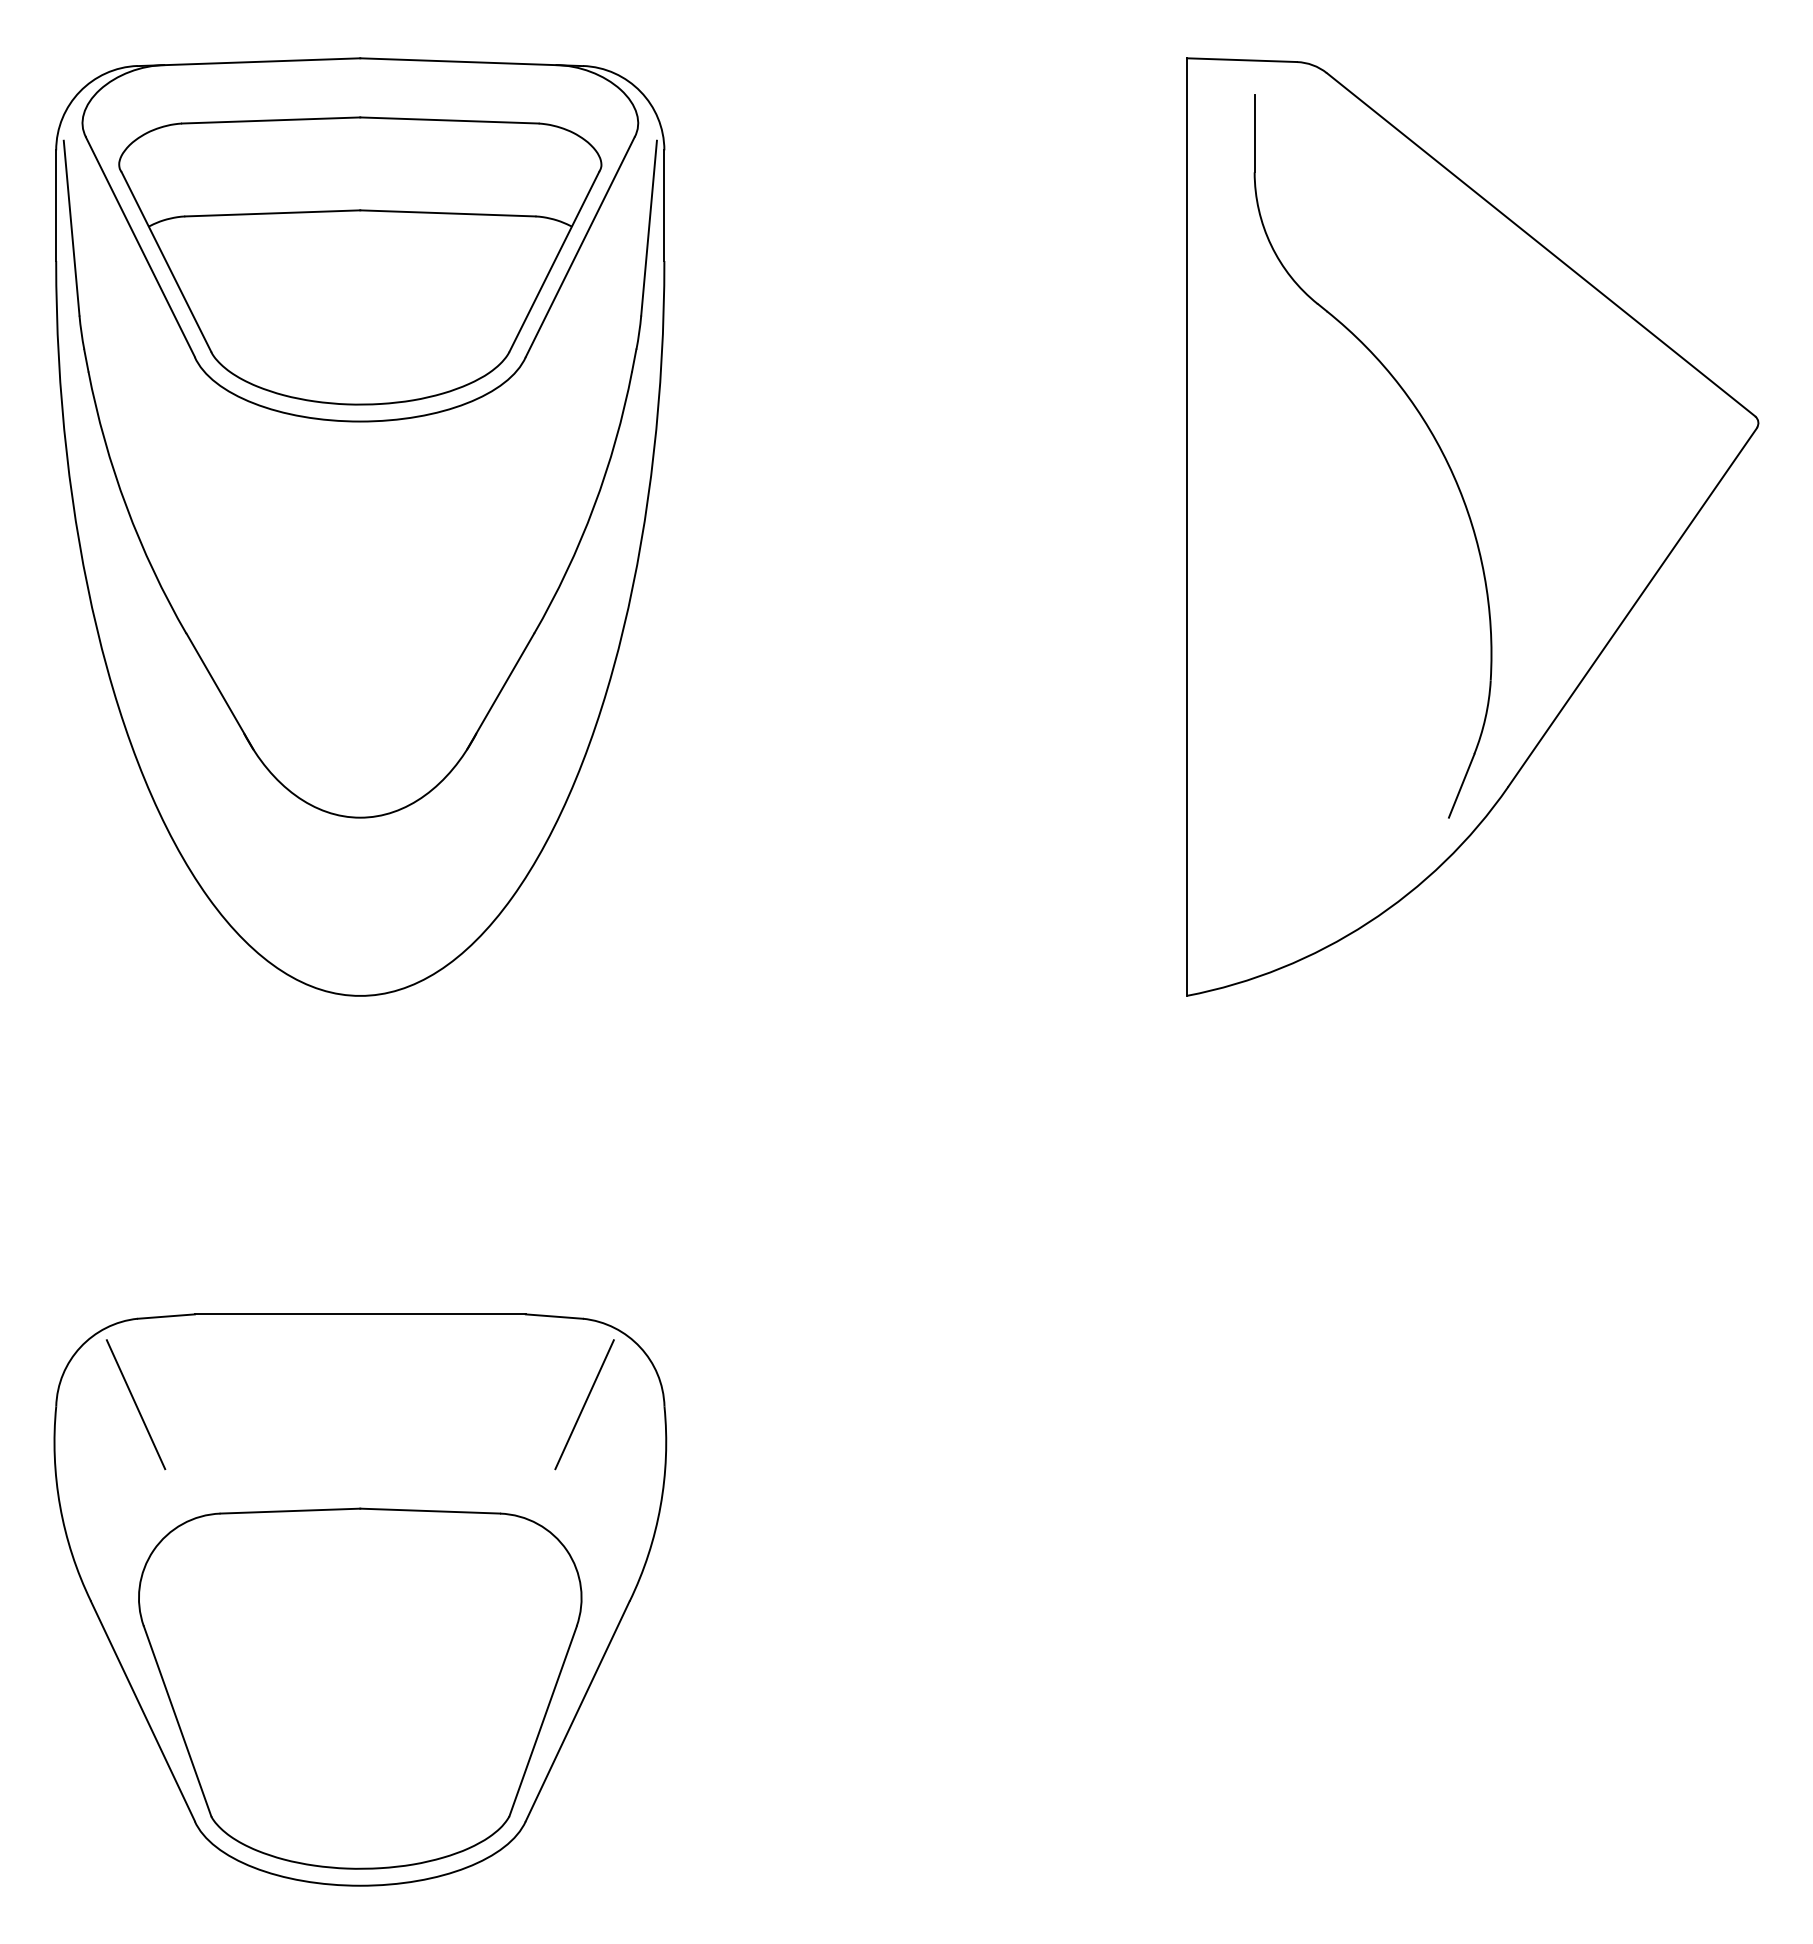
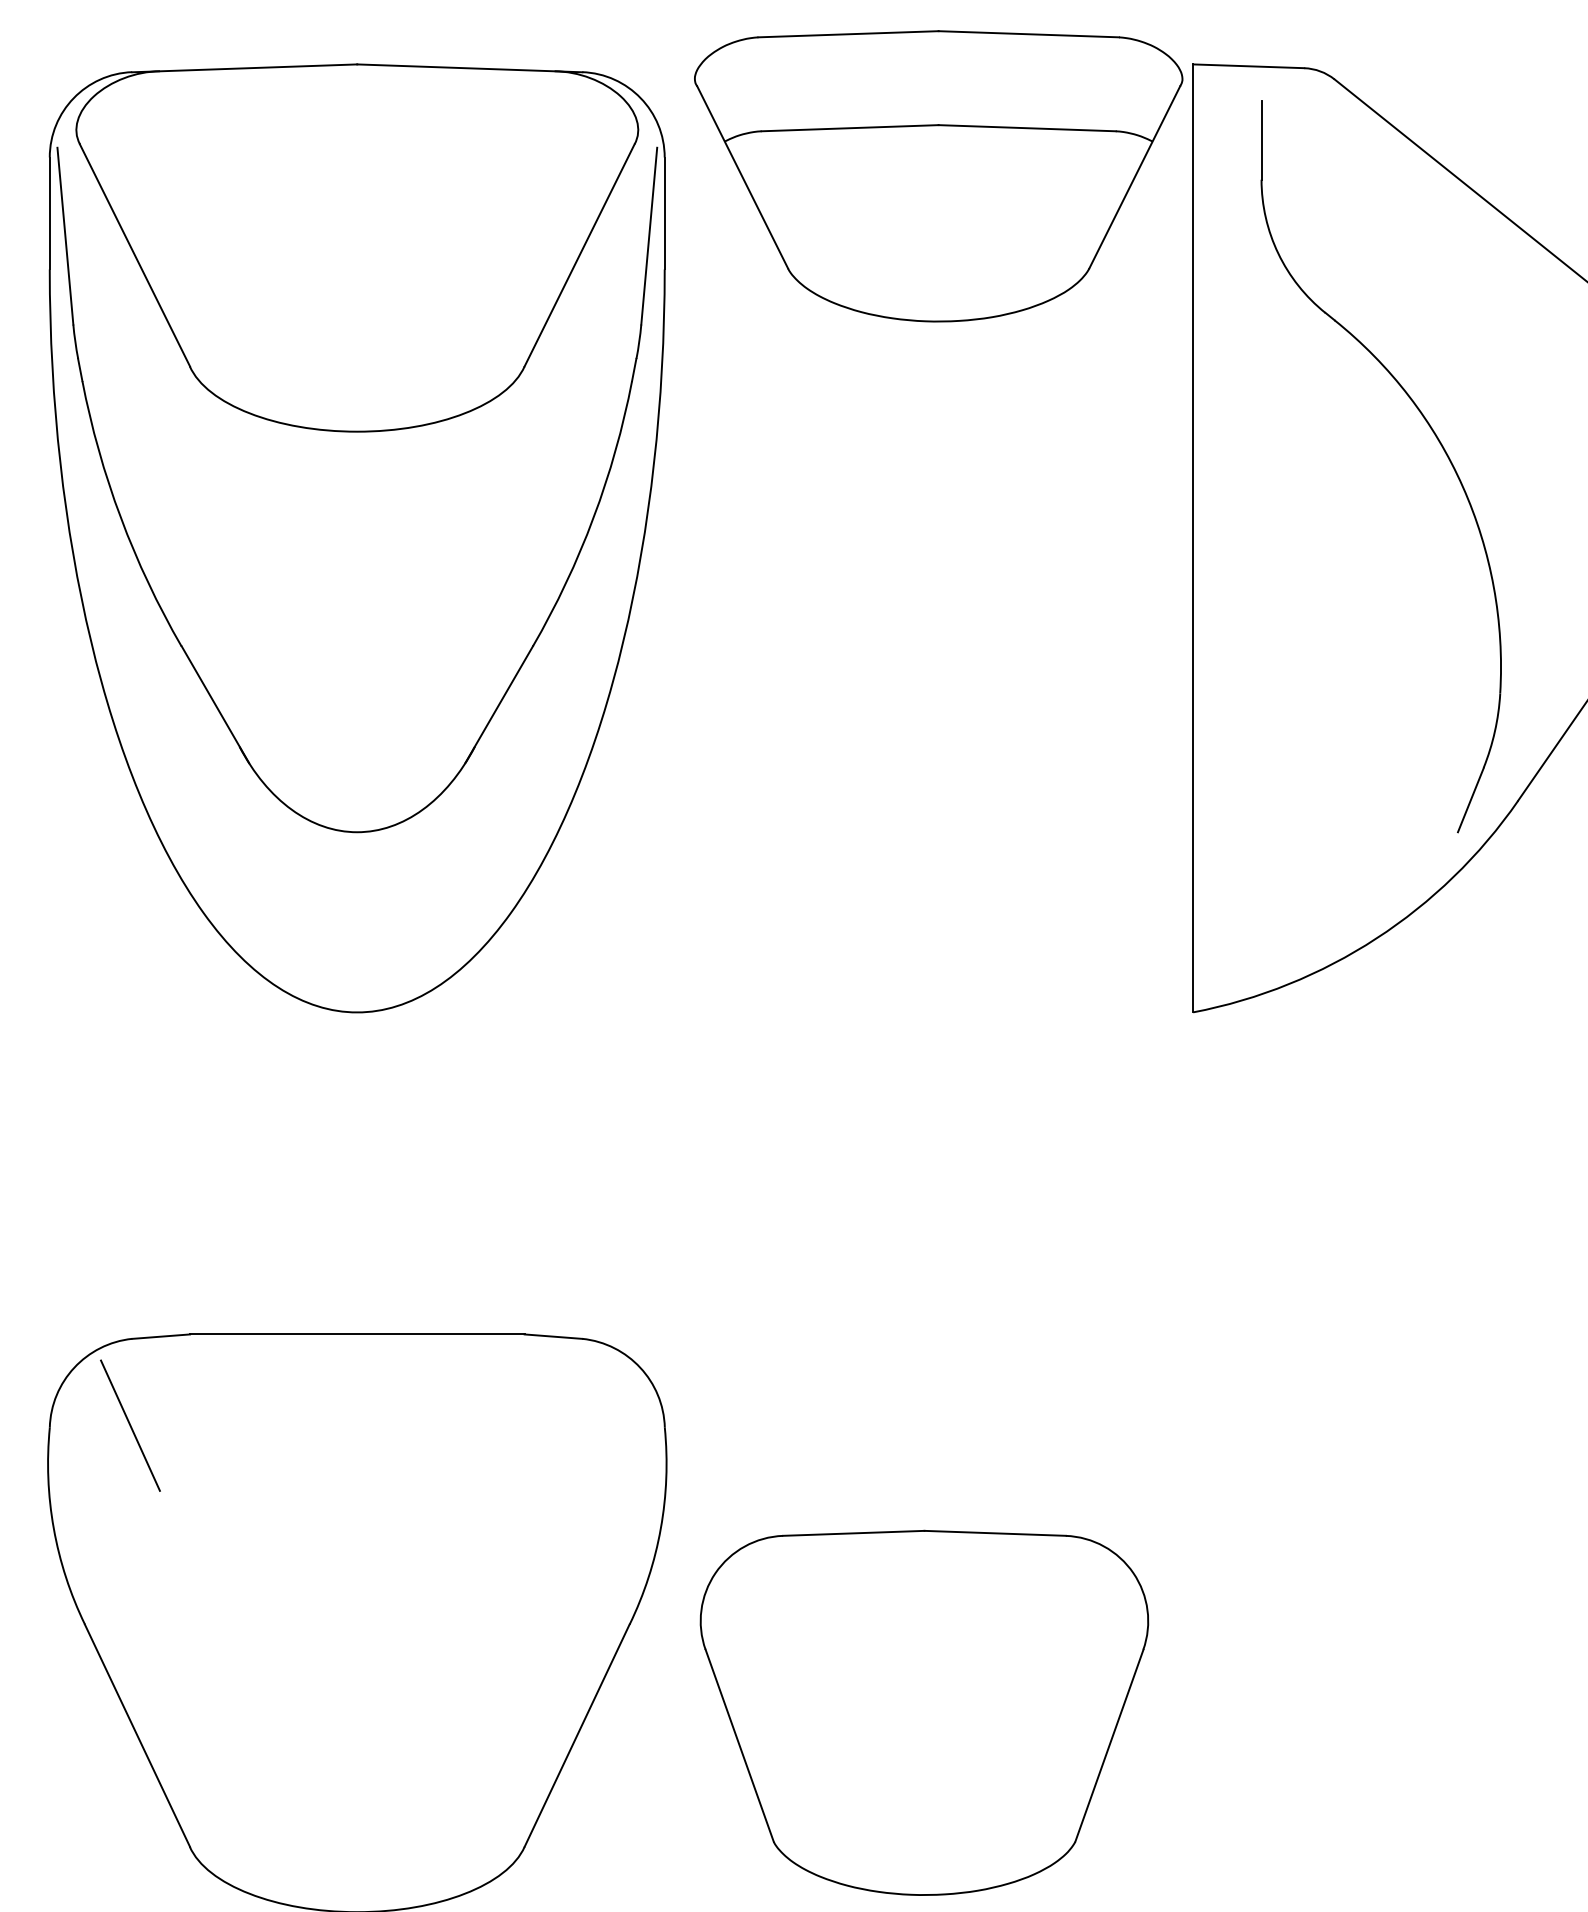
part: (360, 260) -> (938, 175), moved
line: (584, 1404) -> (583, 1425), removed
part: (360, 1688) -> (924, 1712), moved

